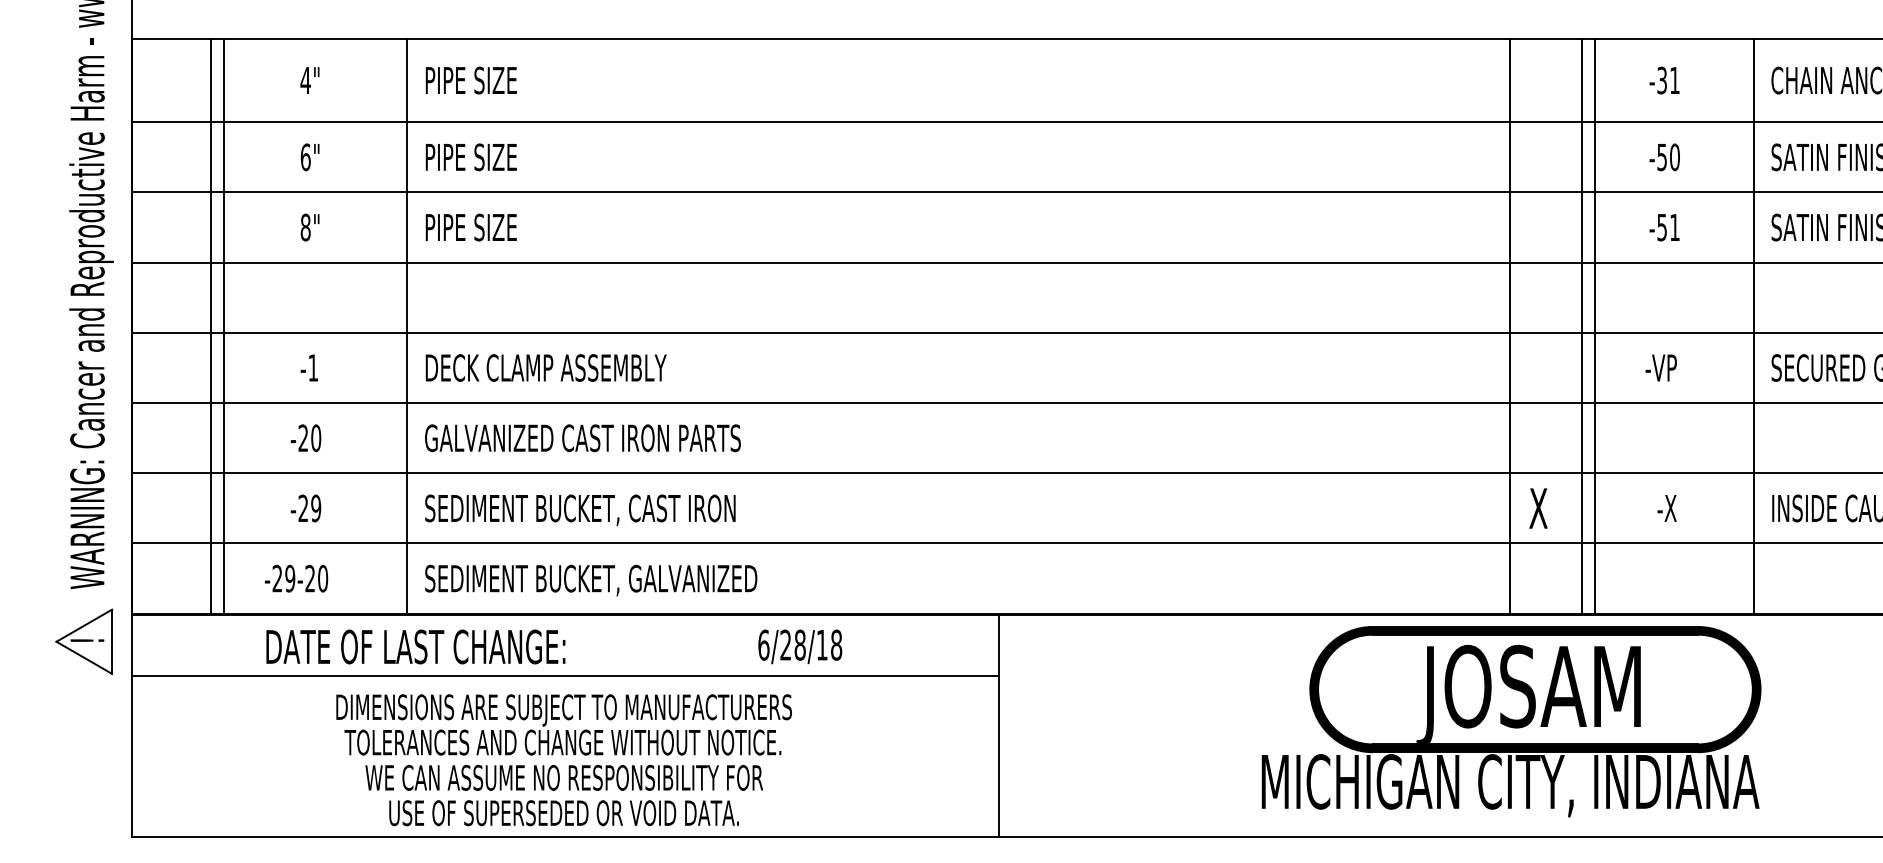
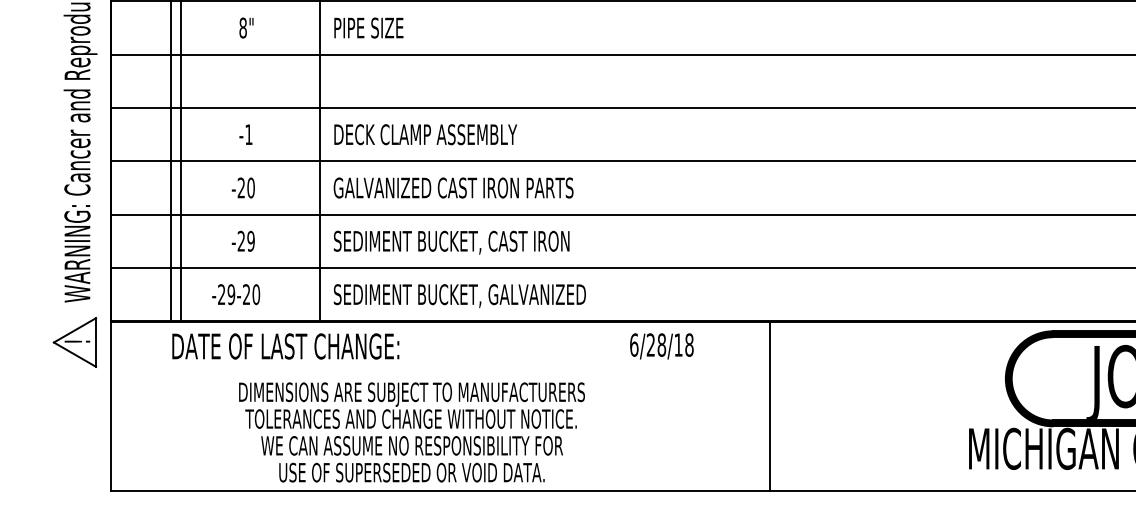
text: (415, 646) -> (285, 346), moved
text: (800, 646) -> (662, 346), moved
line: (565, 675) -> (440, 368), removed
text: (563, 760) -> (411, 432), moved

